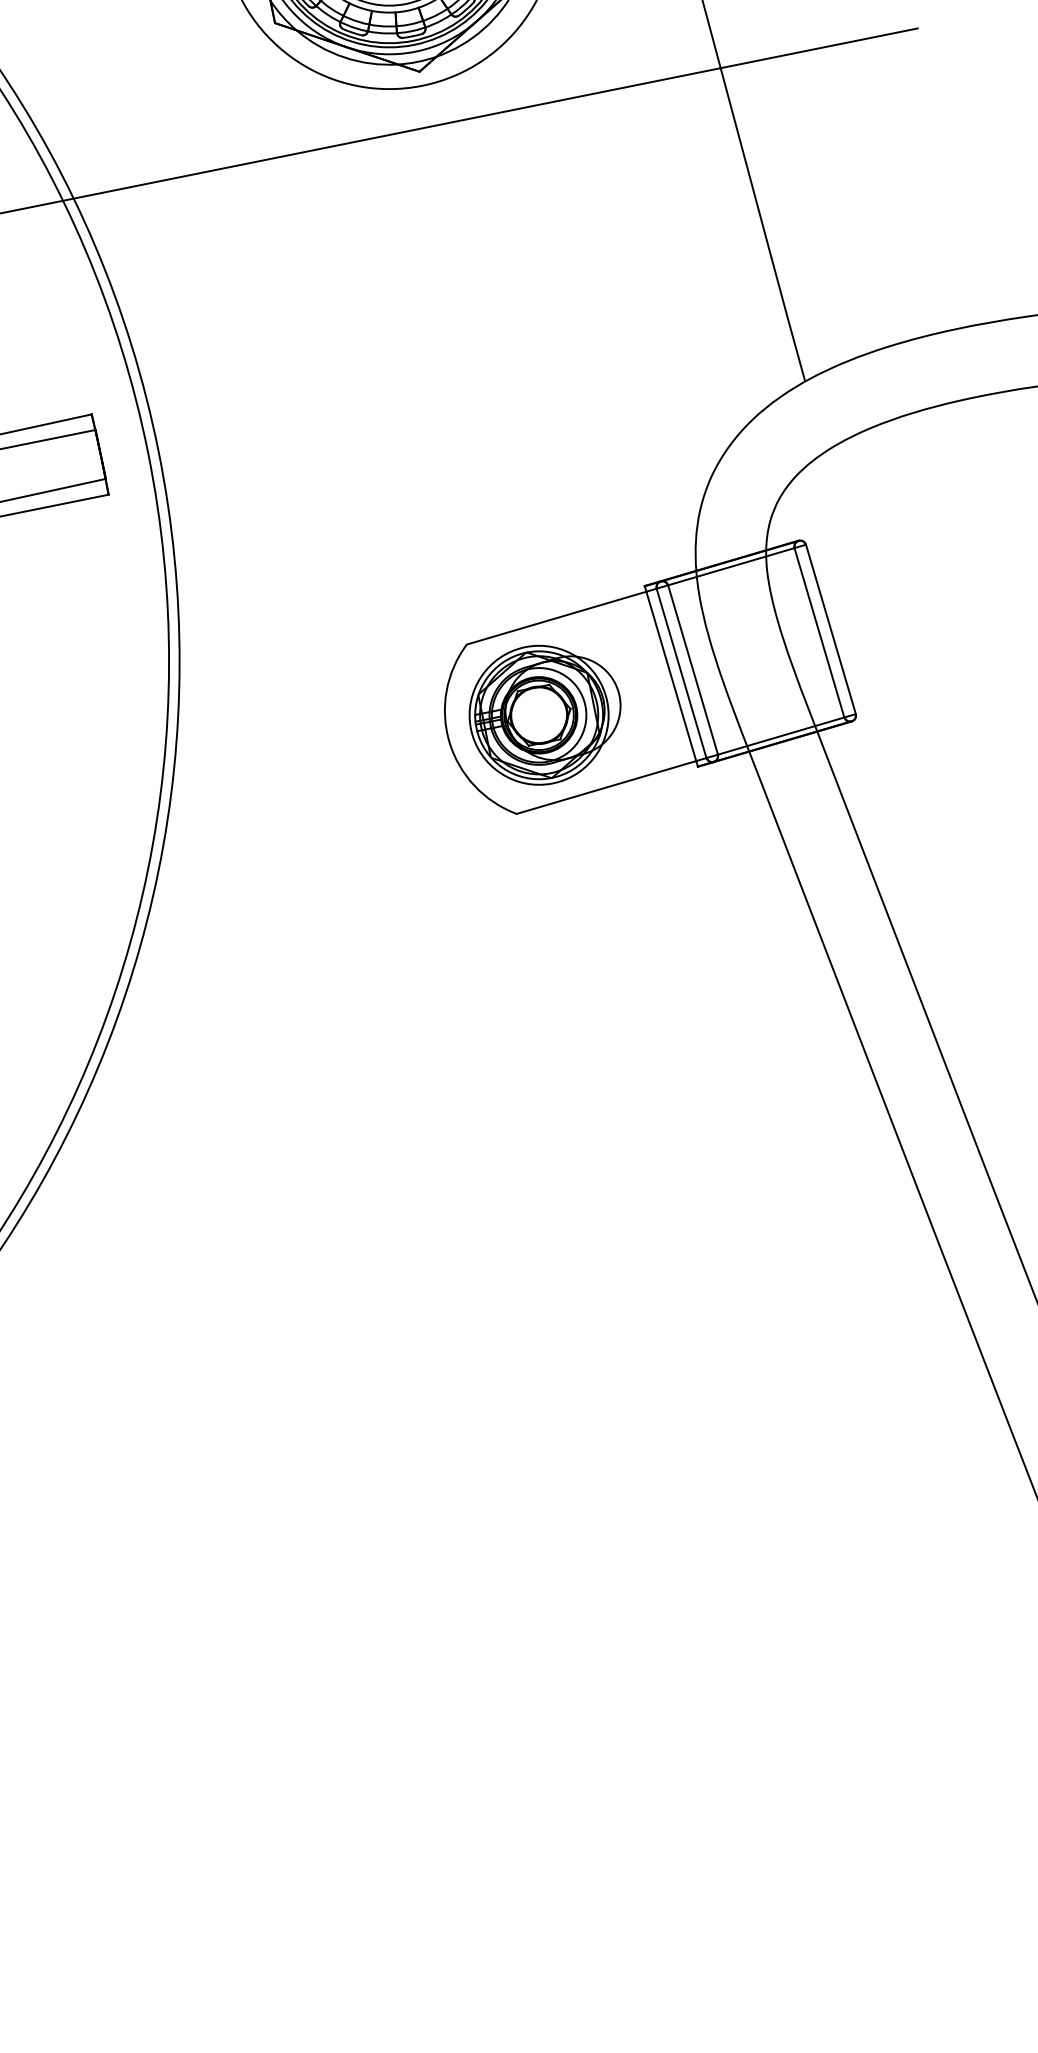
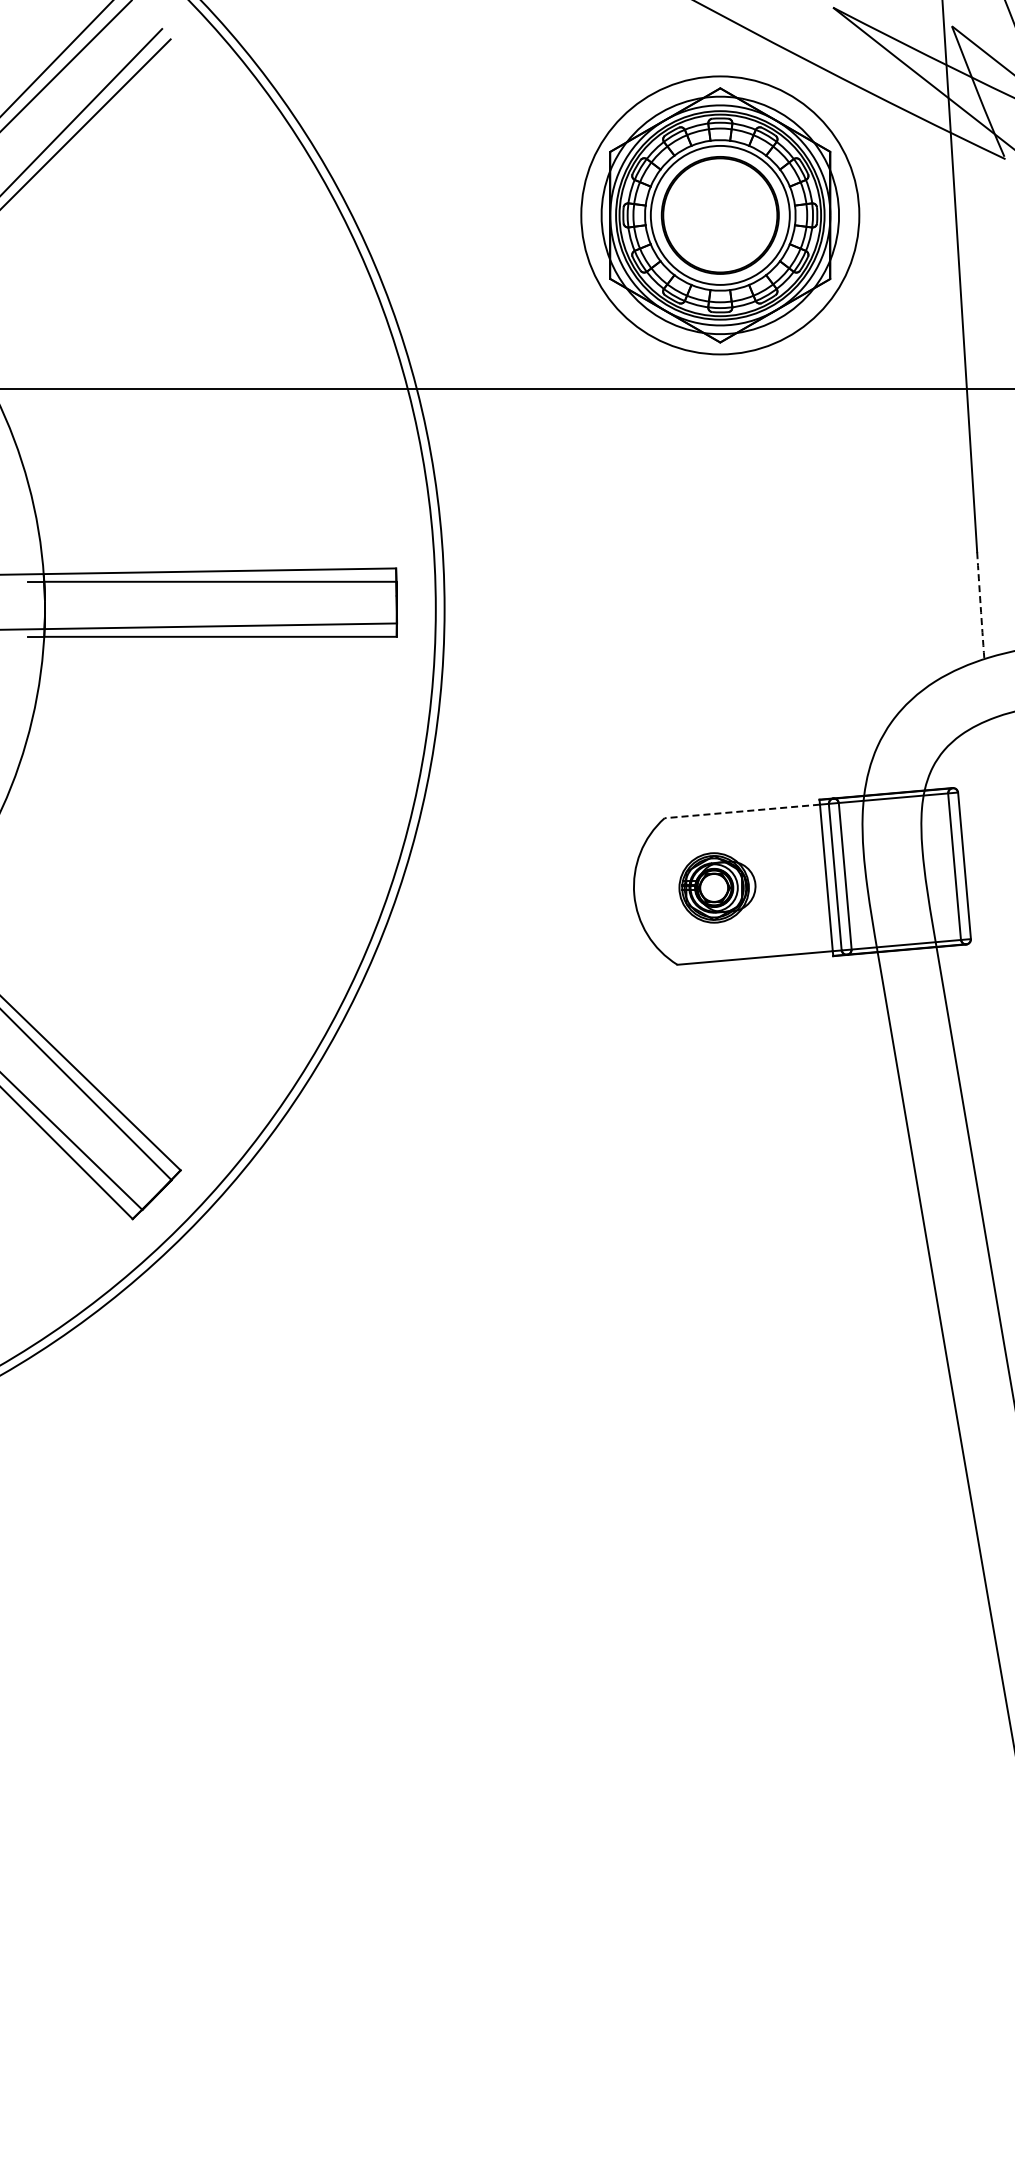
arc: (787, 319) -> (980, 605), solid -> dashed
line: (556, 618) -> (742, 811), solid -> dashed
part: (545, 713) -> (717, 887), size x0.6

